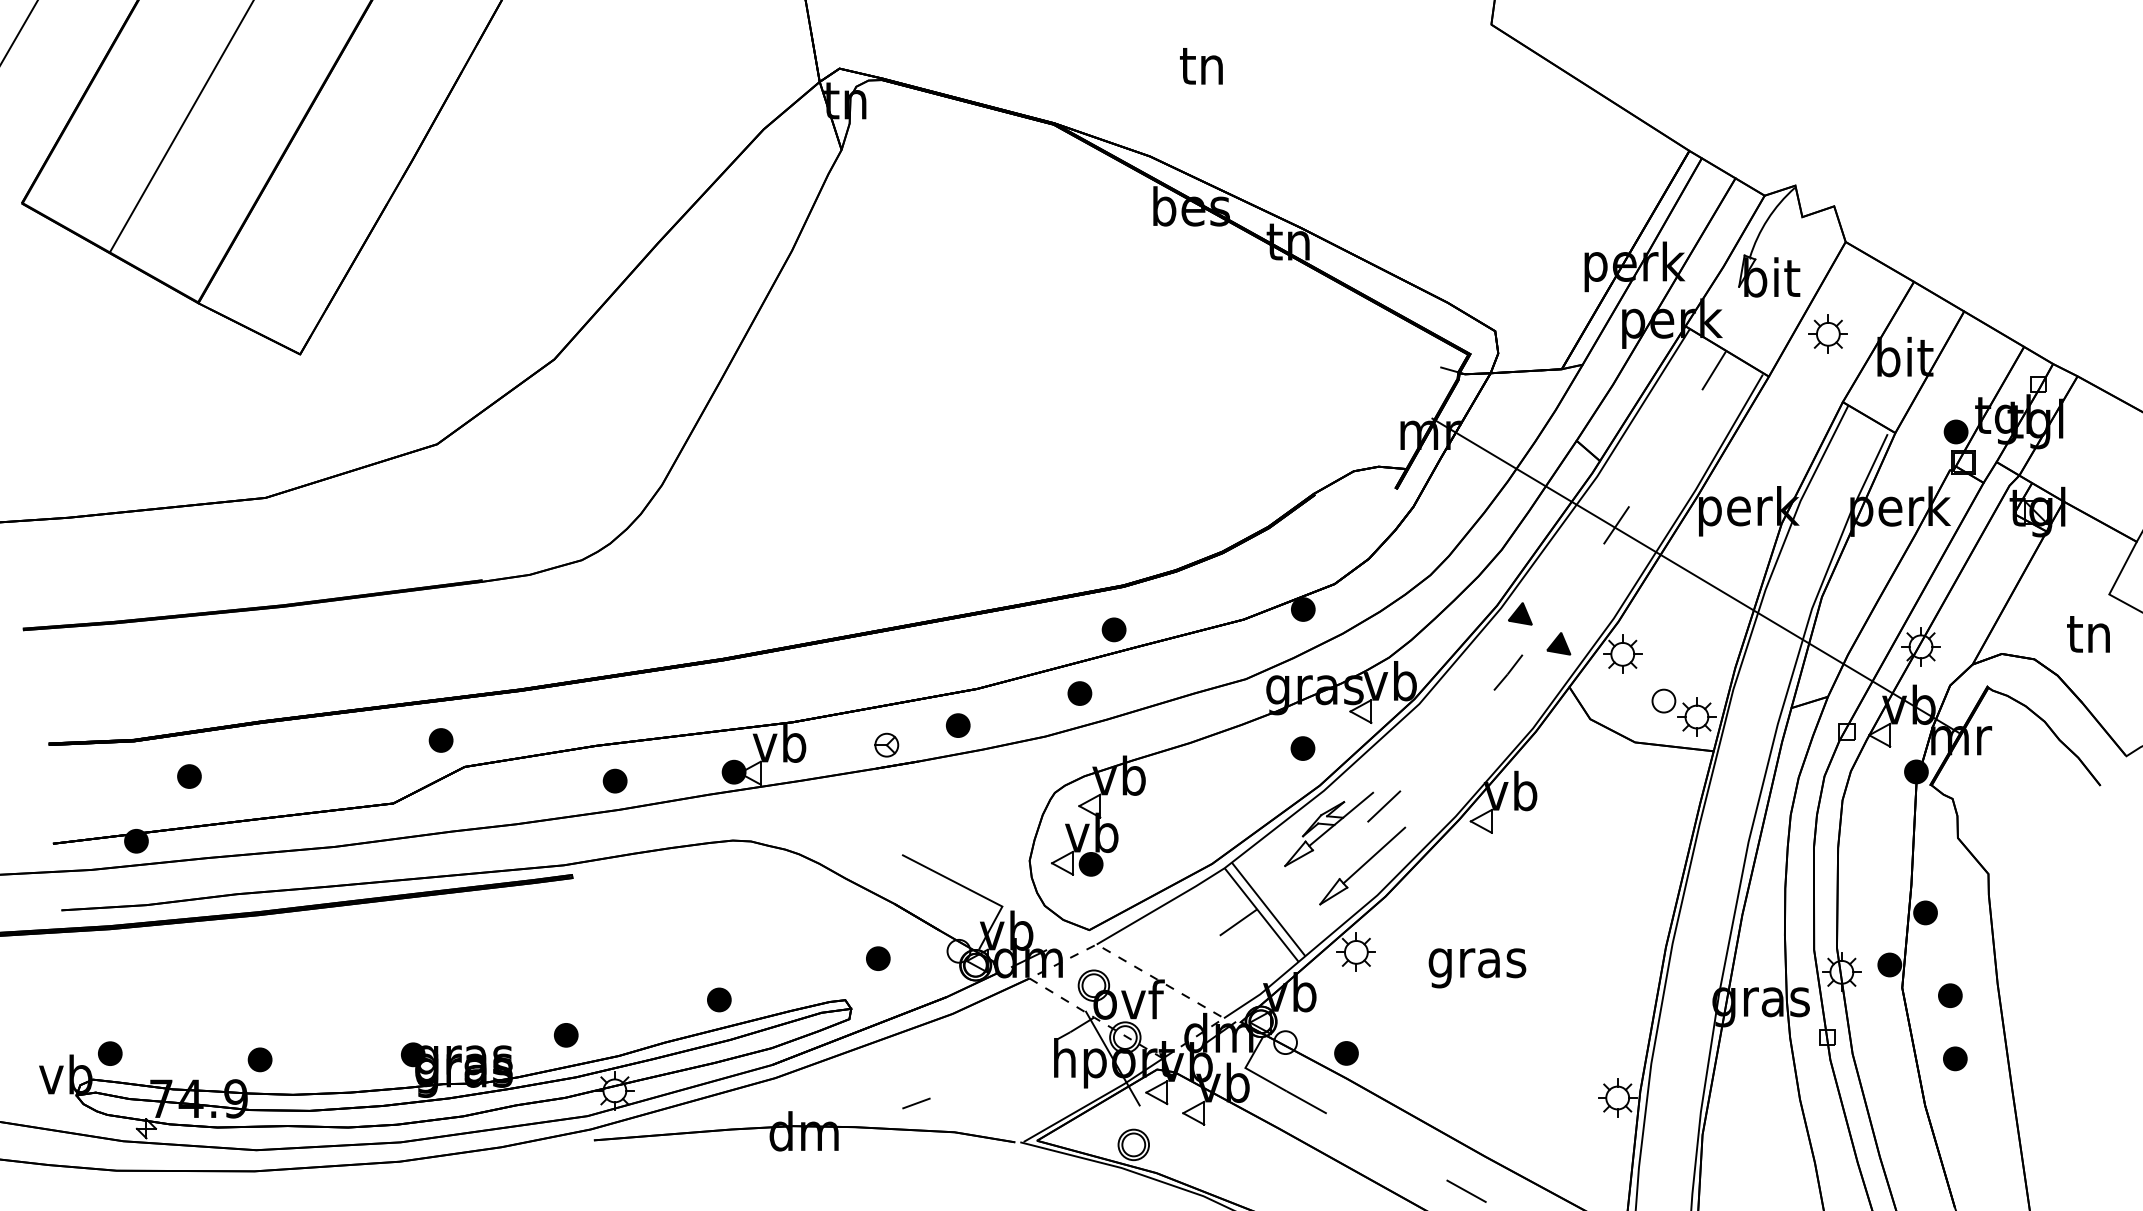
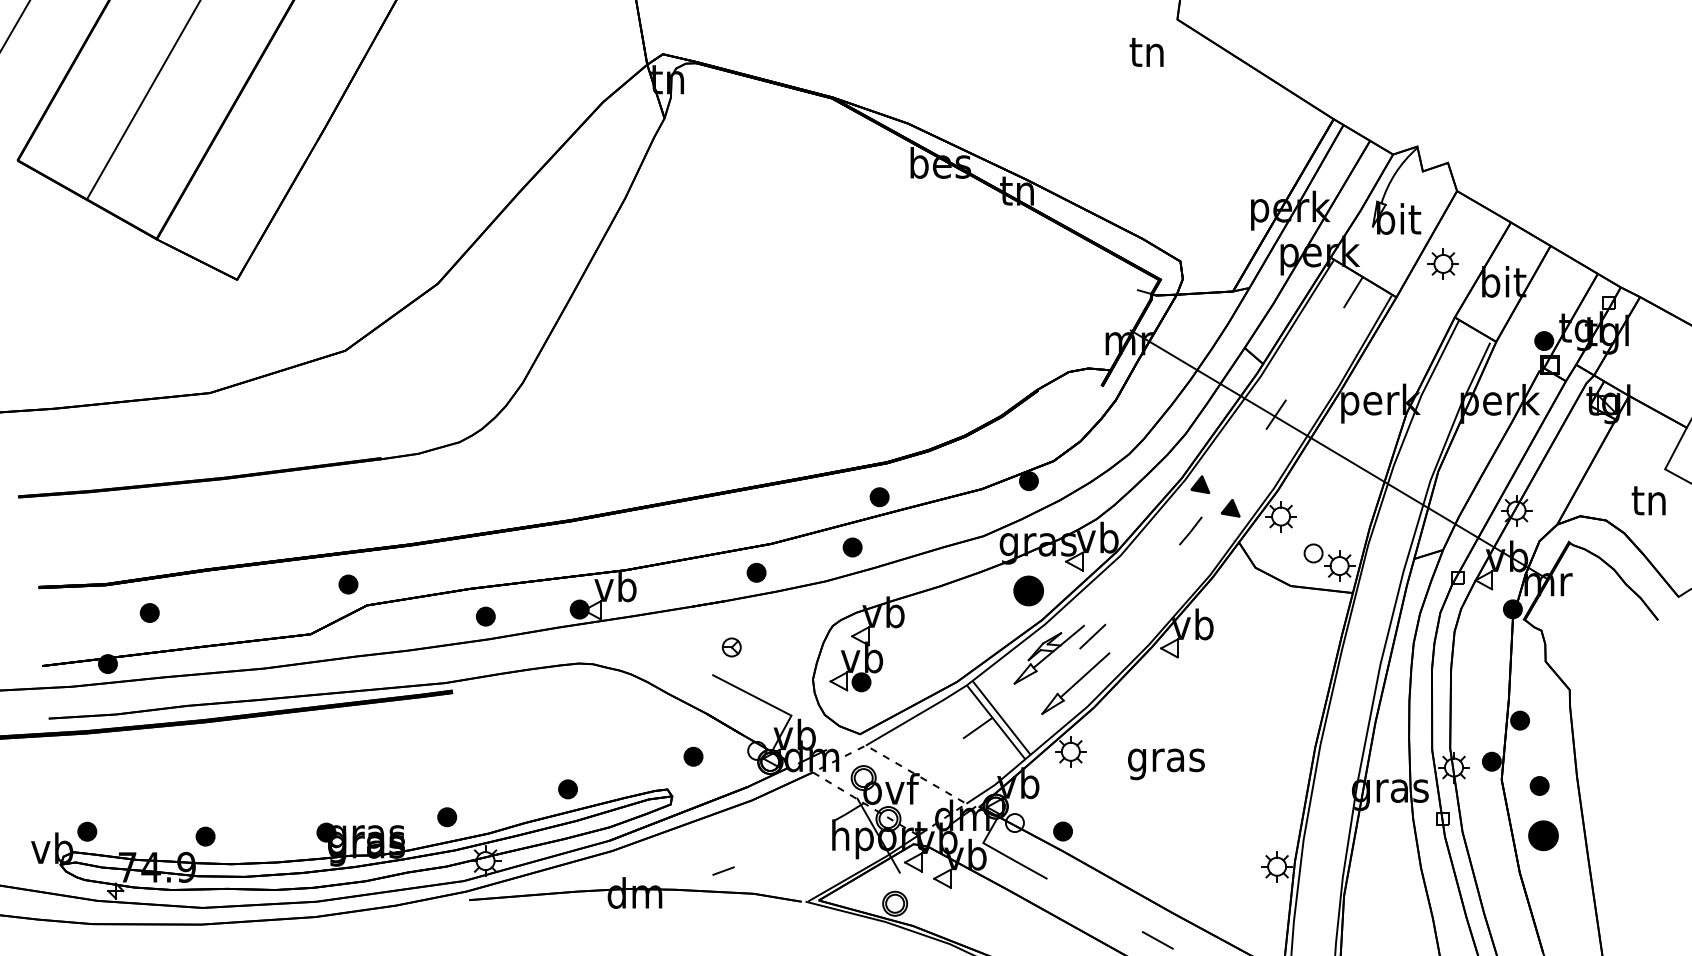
text: (1201, 66) -> (1146, 52), moved
part: (886, 744) -> (731, 646), moved
part: (1302, 748) -> (1028, 590), size x1.6
part: (1955, 1058) -> (1543, 835), size x1.6

